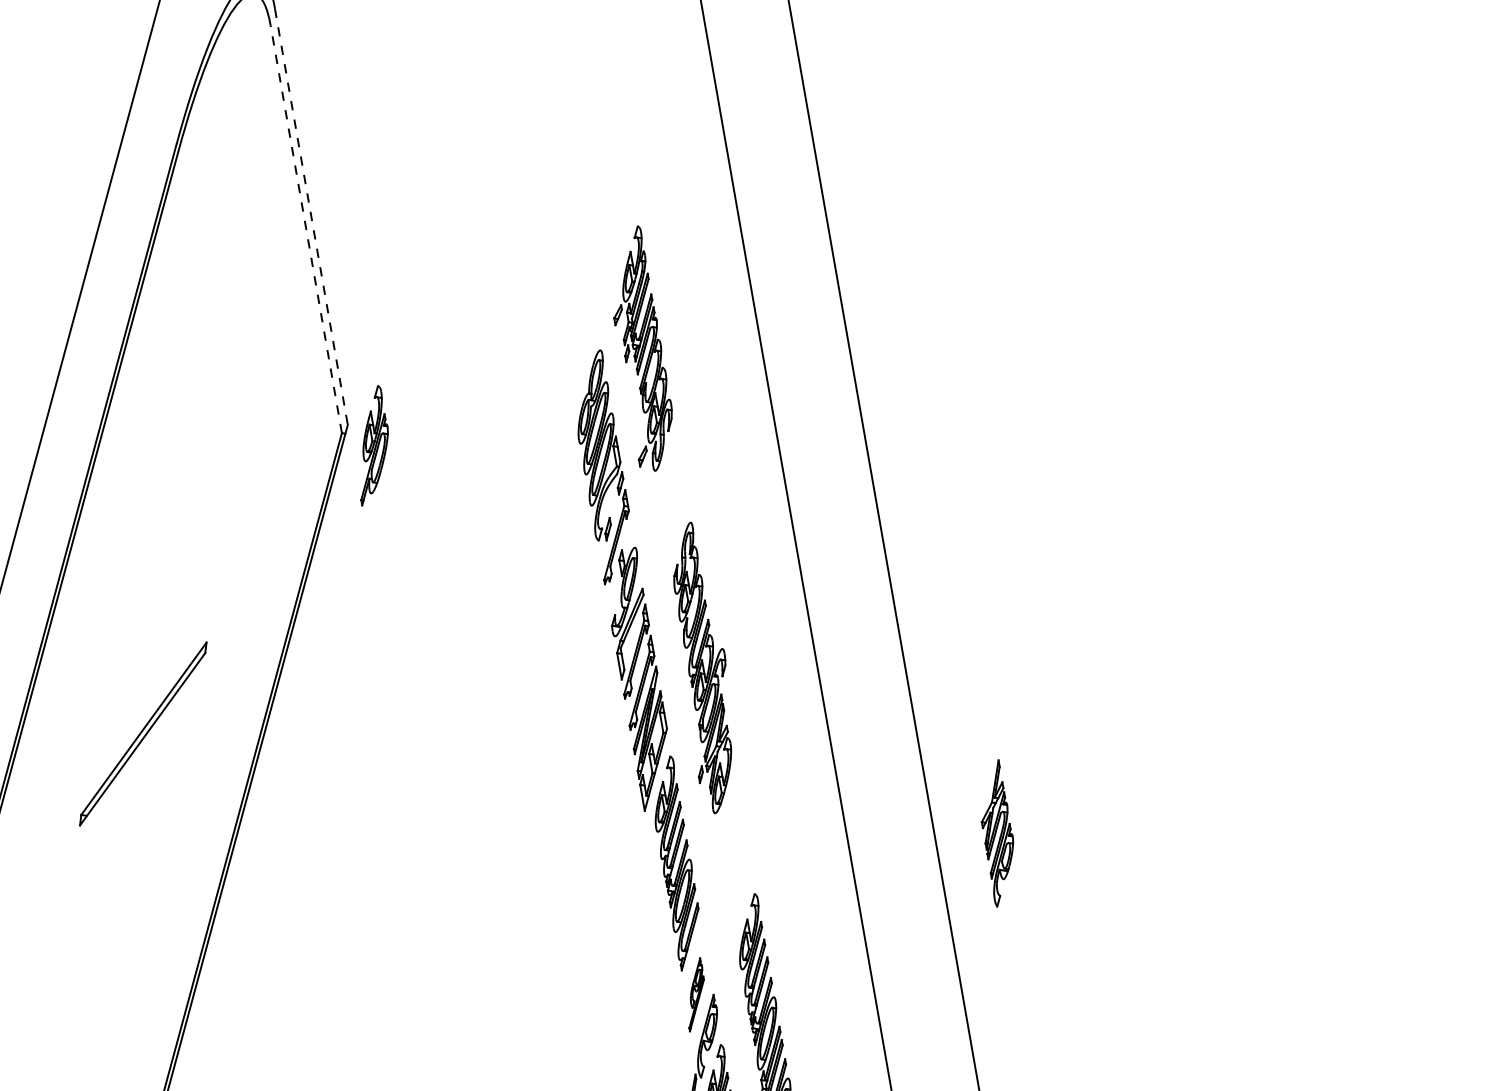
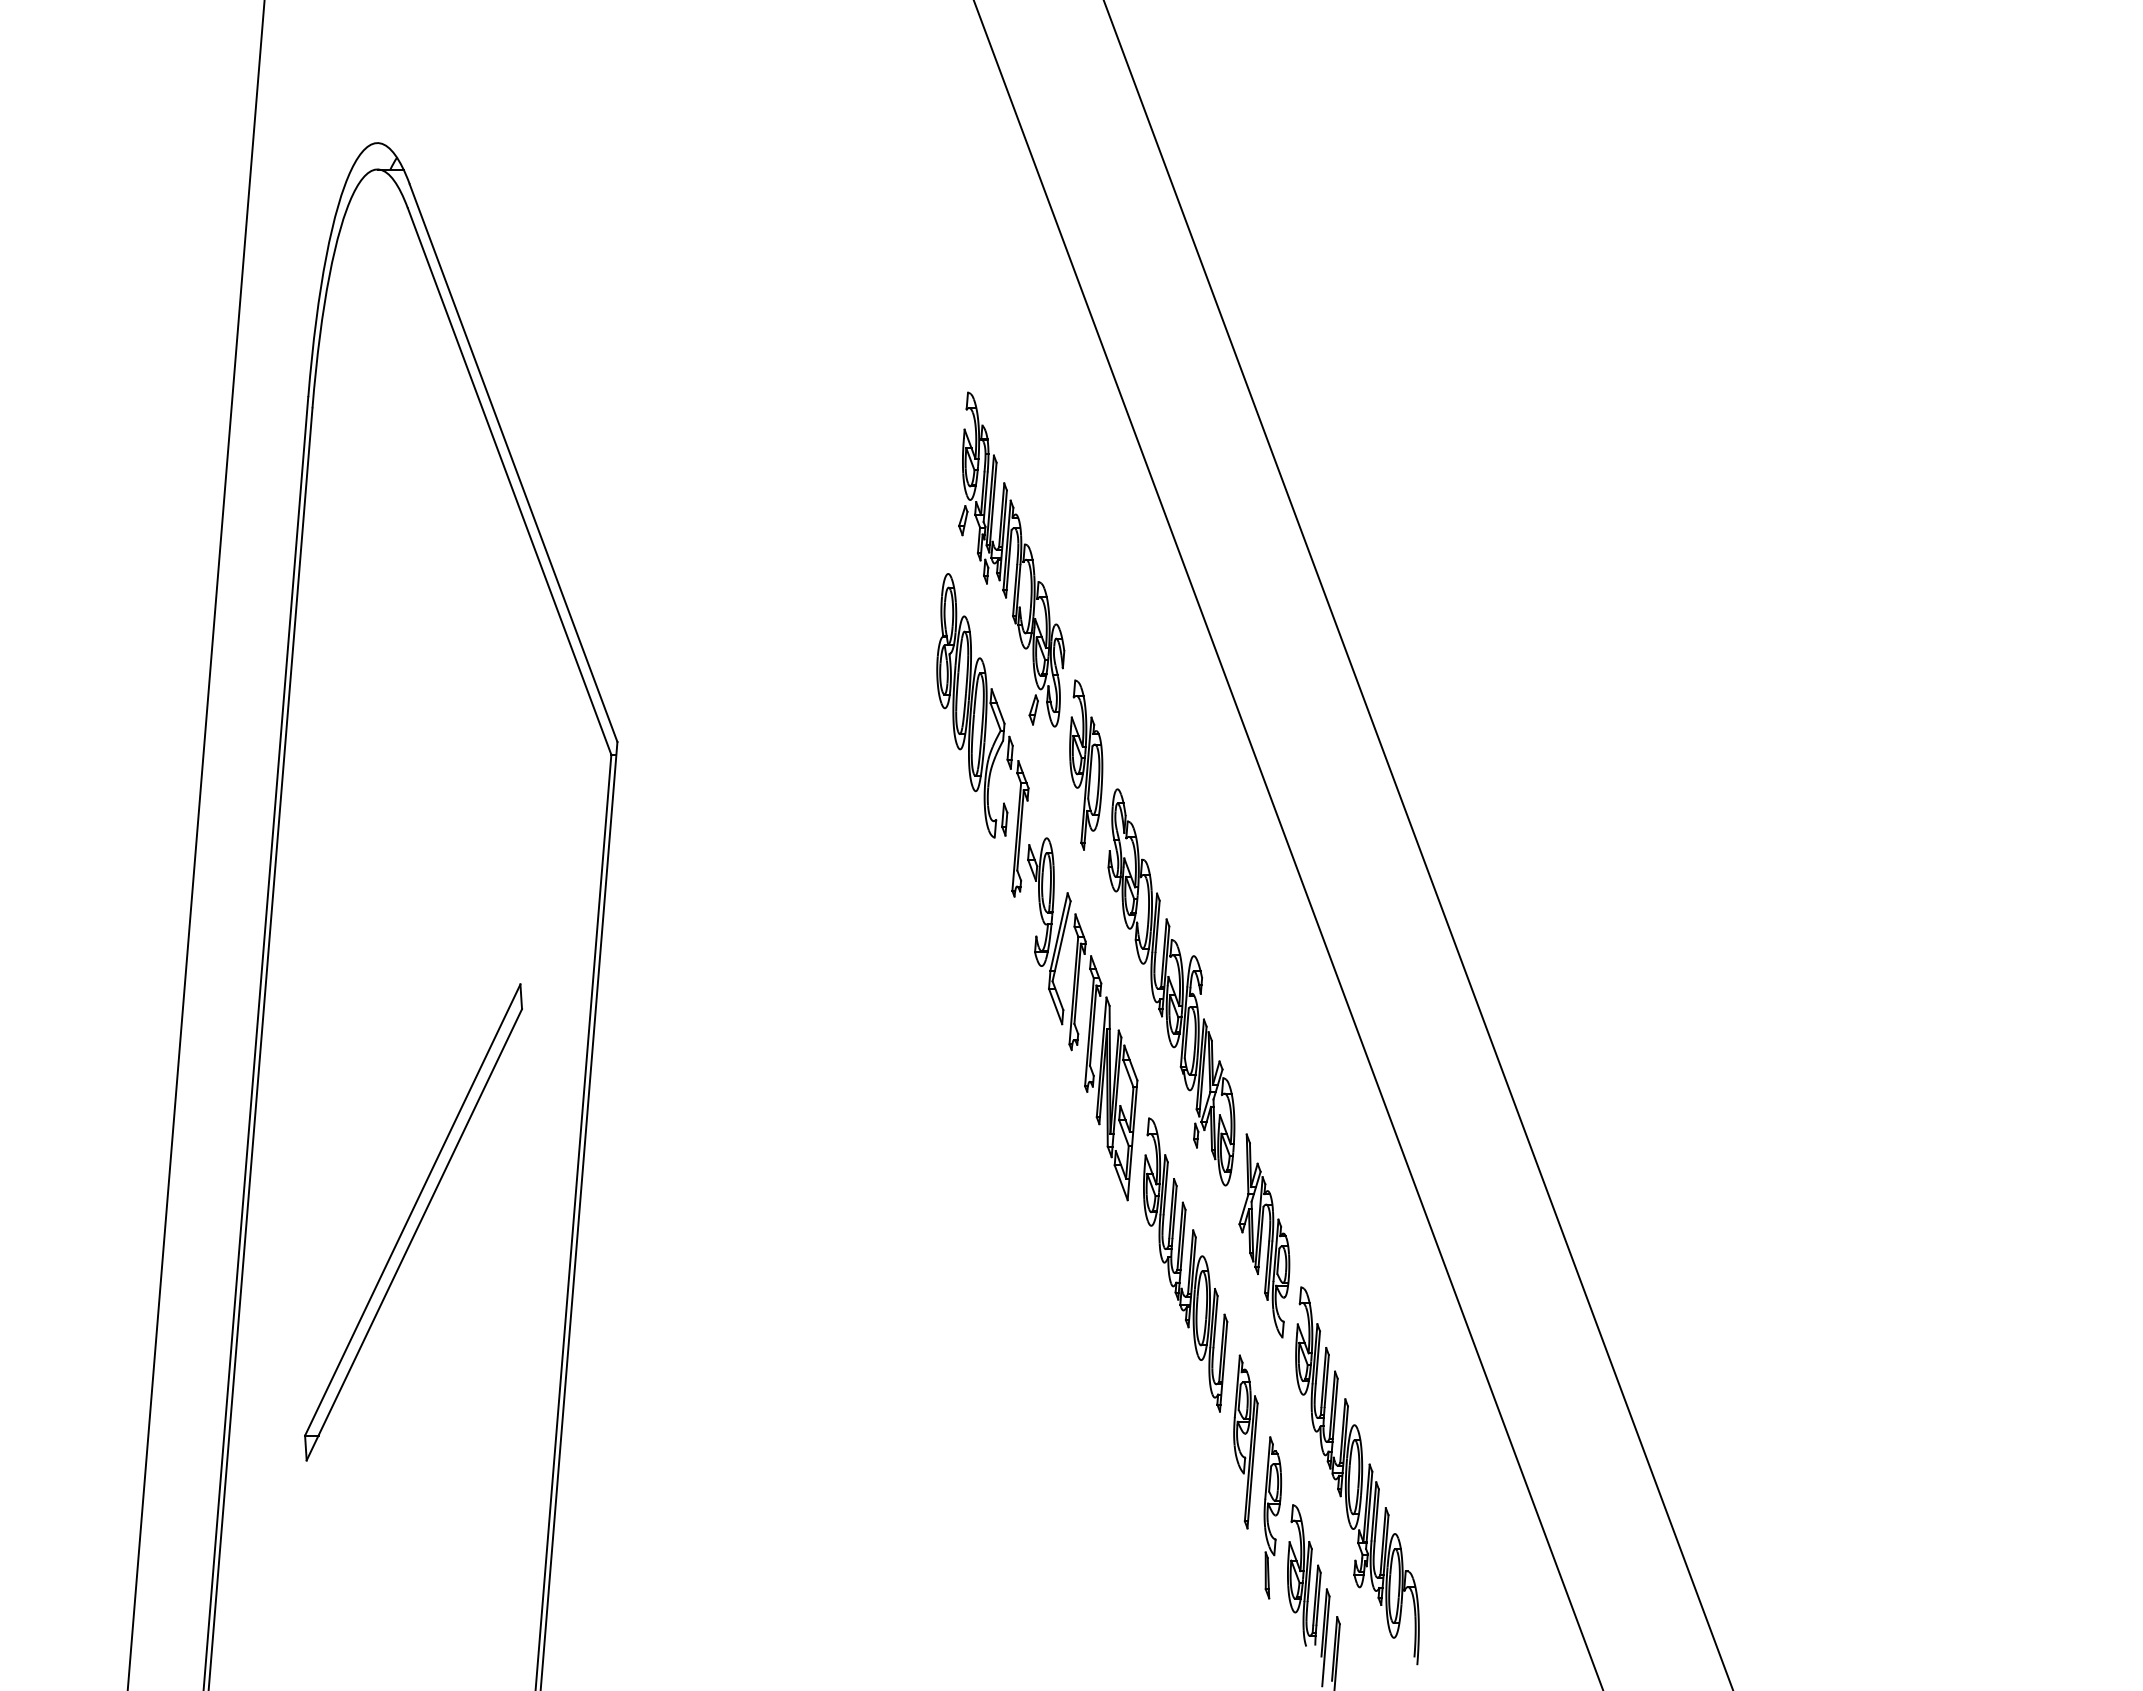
line: (311, 217) -> (513, 463), dashed -> solid
line: (306, 229) -> (509, 481), dashed -> solid
part: (374, 446) -> (1086, 764), moved
part: (143, 734) -> (413, 1222), size x1.67
part: (997, 833) -> (1264, 1235), moved
part: (695, 994) -> (1245, 1441), size x1.67

